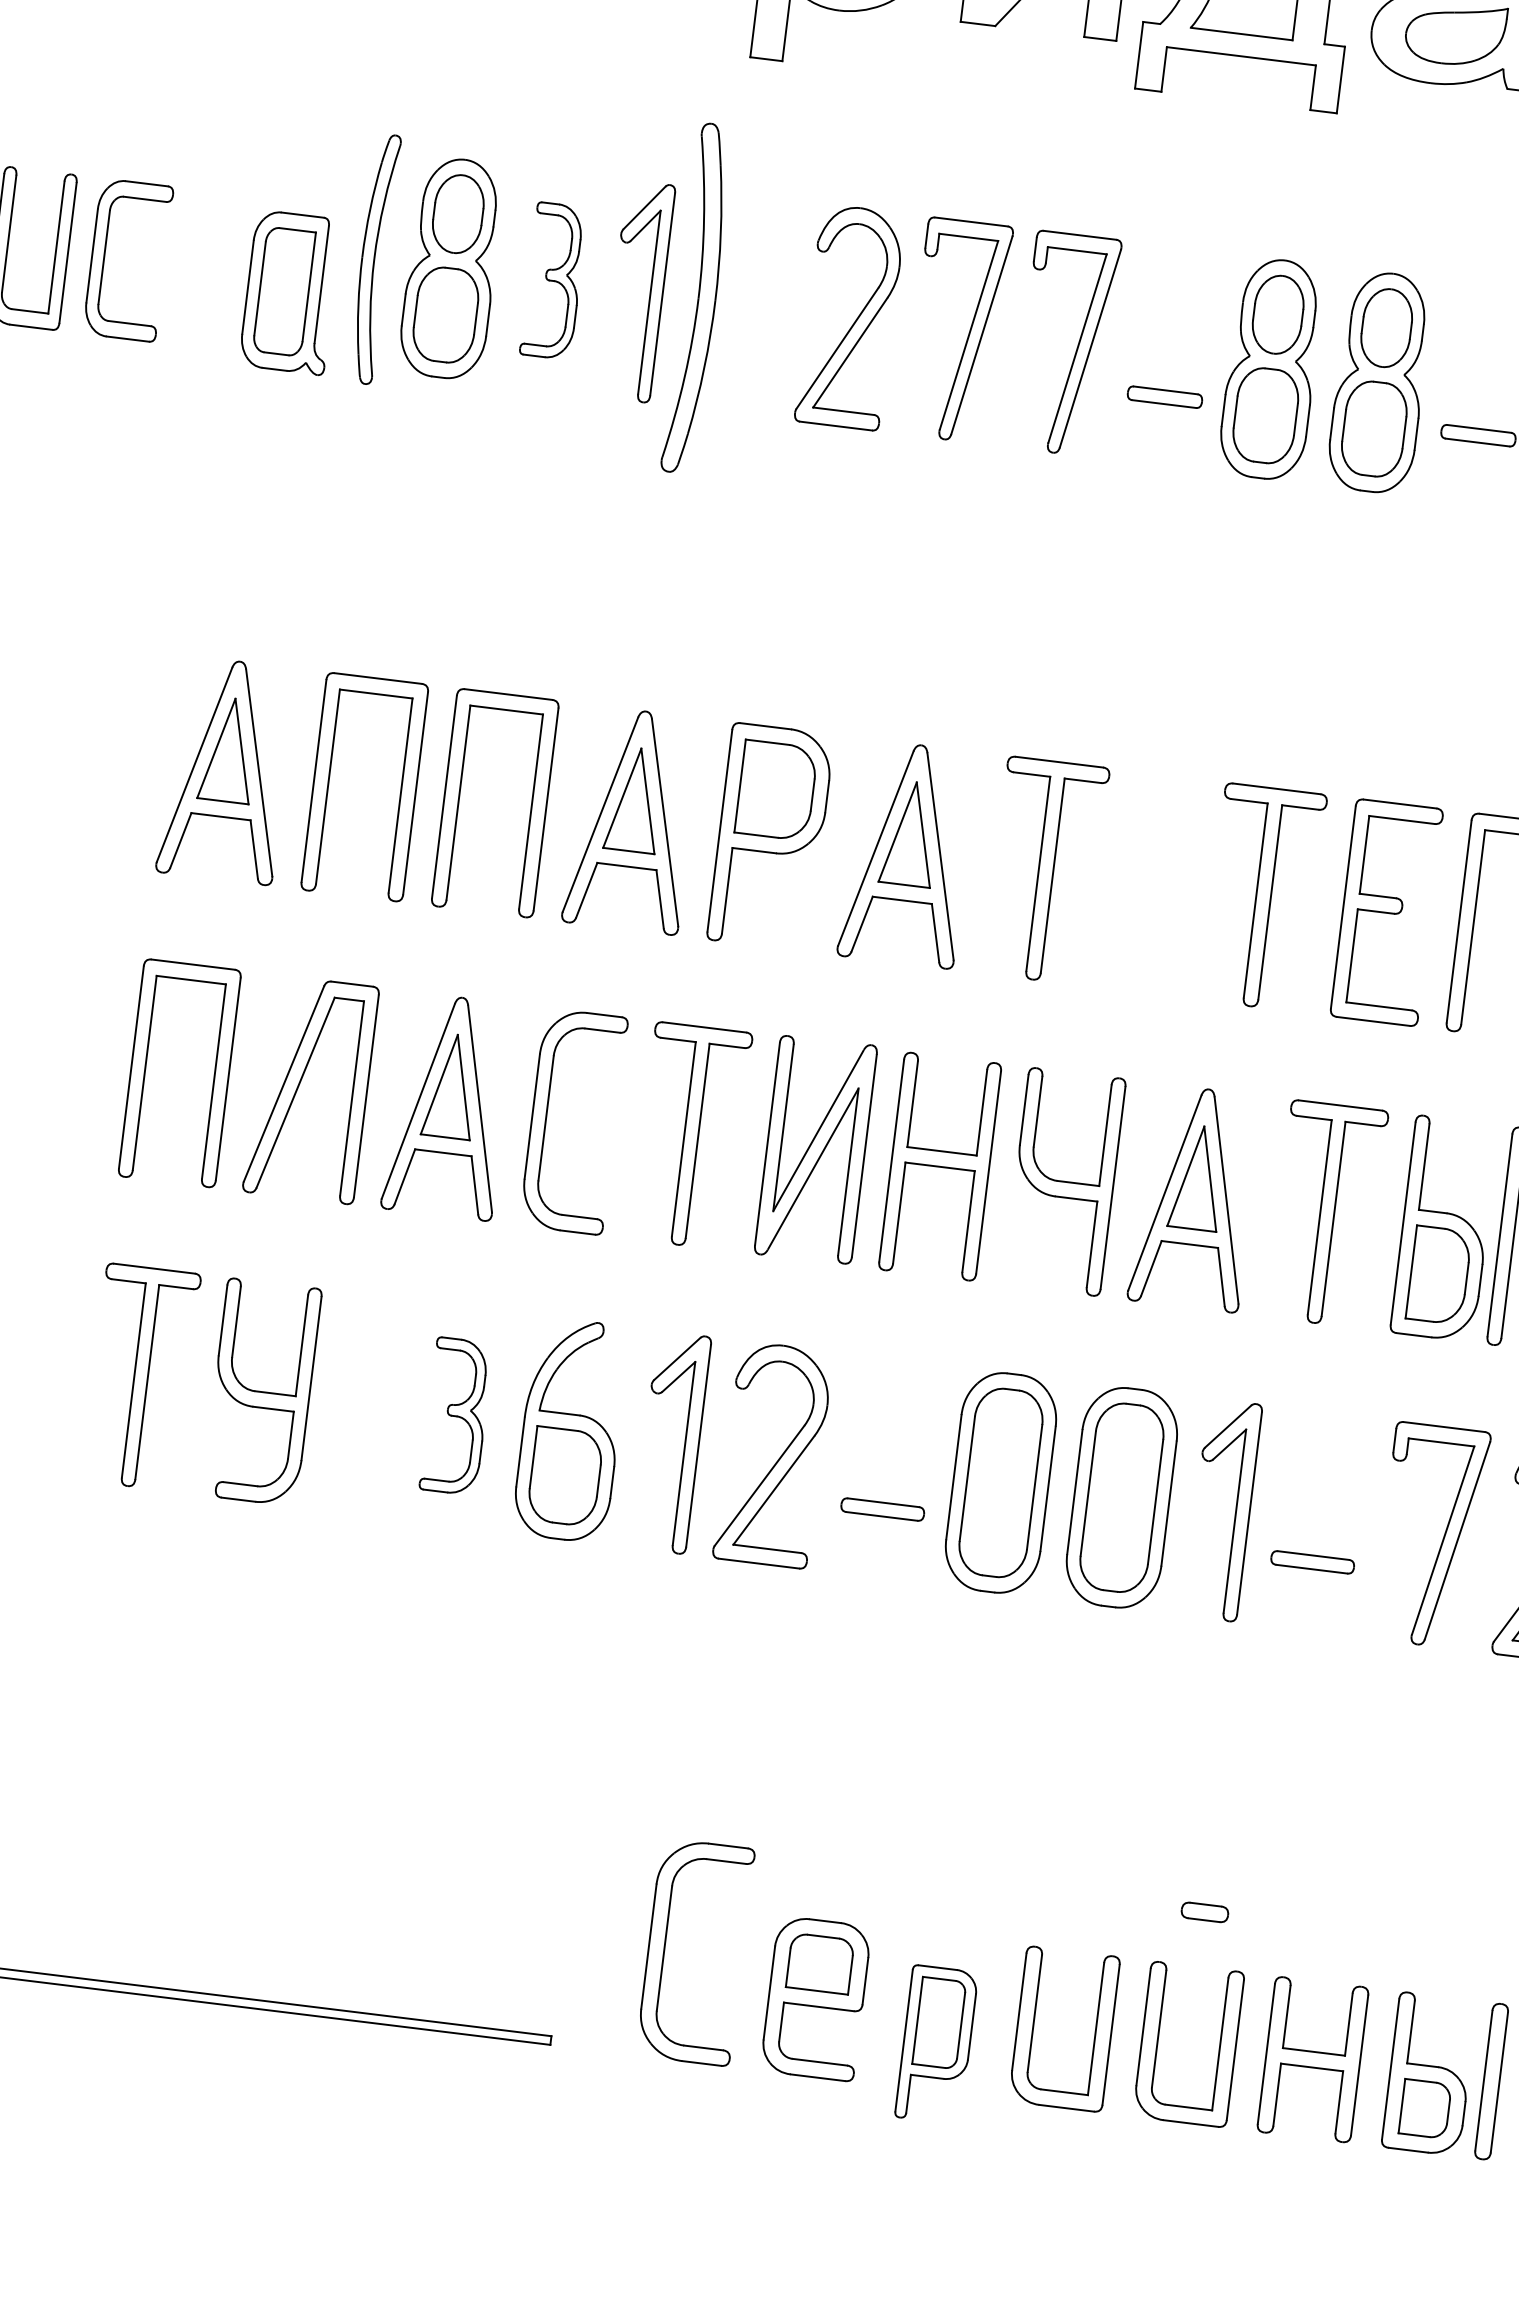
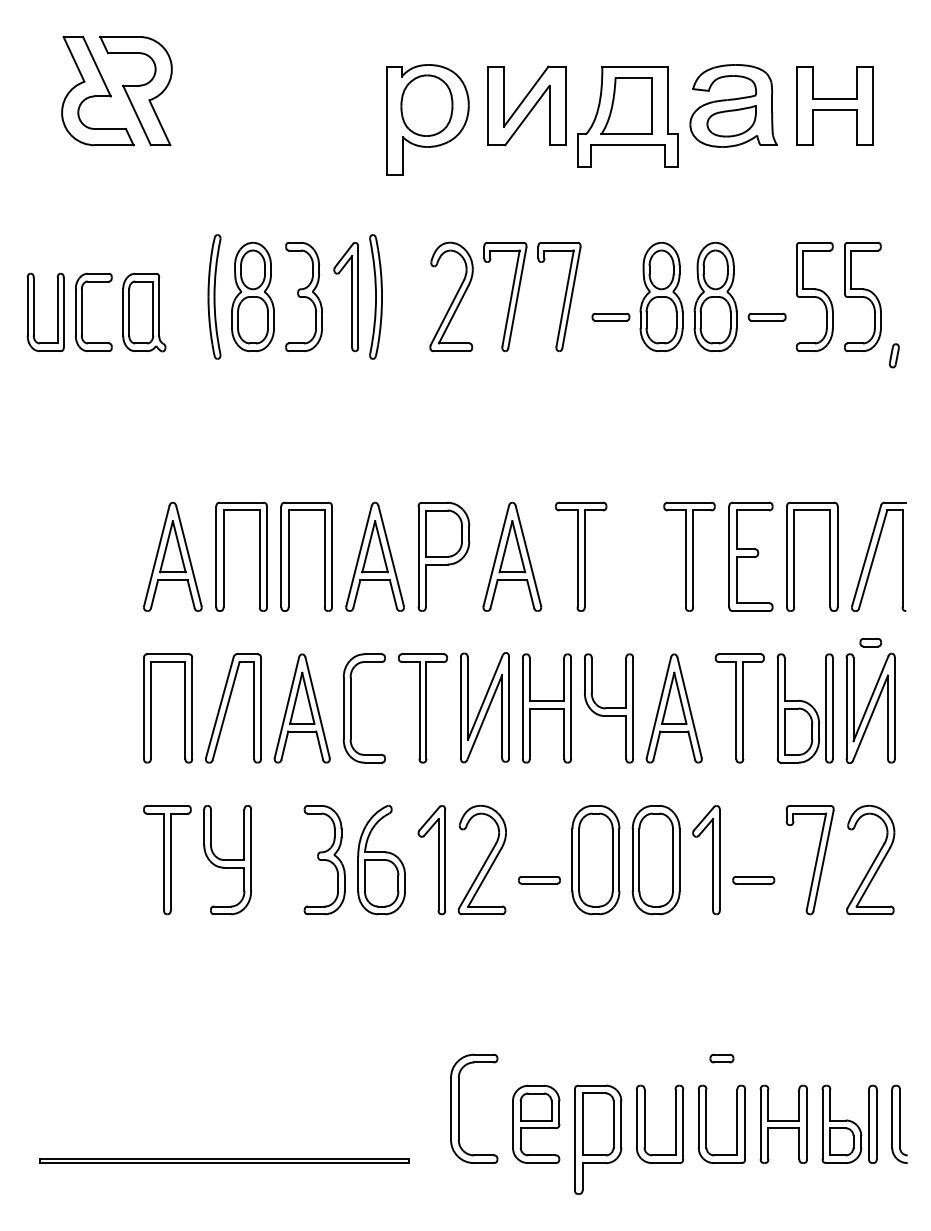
part: (553, 279) -> (303, 296), size x1.43
part: (290, 292) -> (144, 312), moved
part: (697, 297) -> (375, 296), size x0.71
part: (456, 1416) -> (324, 860), size x1.43
part: (937, 2044) -> (598, 1139), size x1.43

